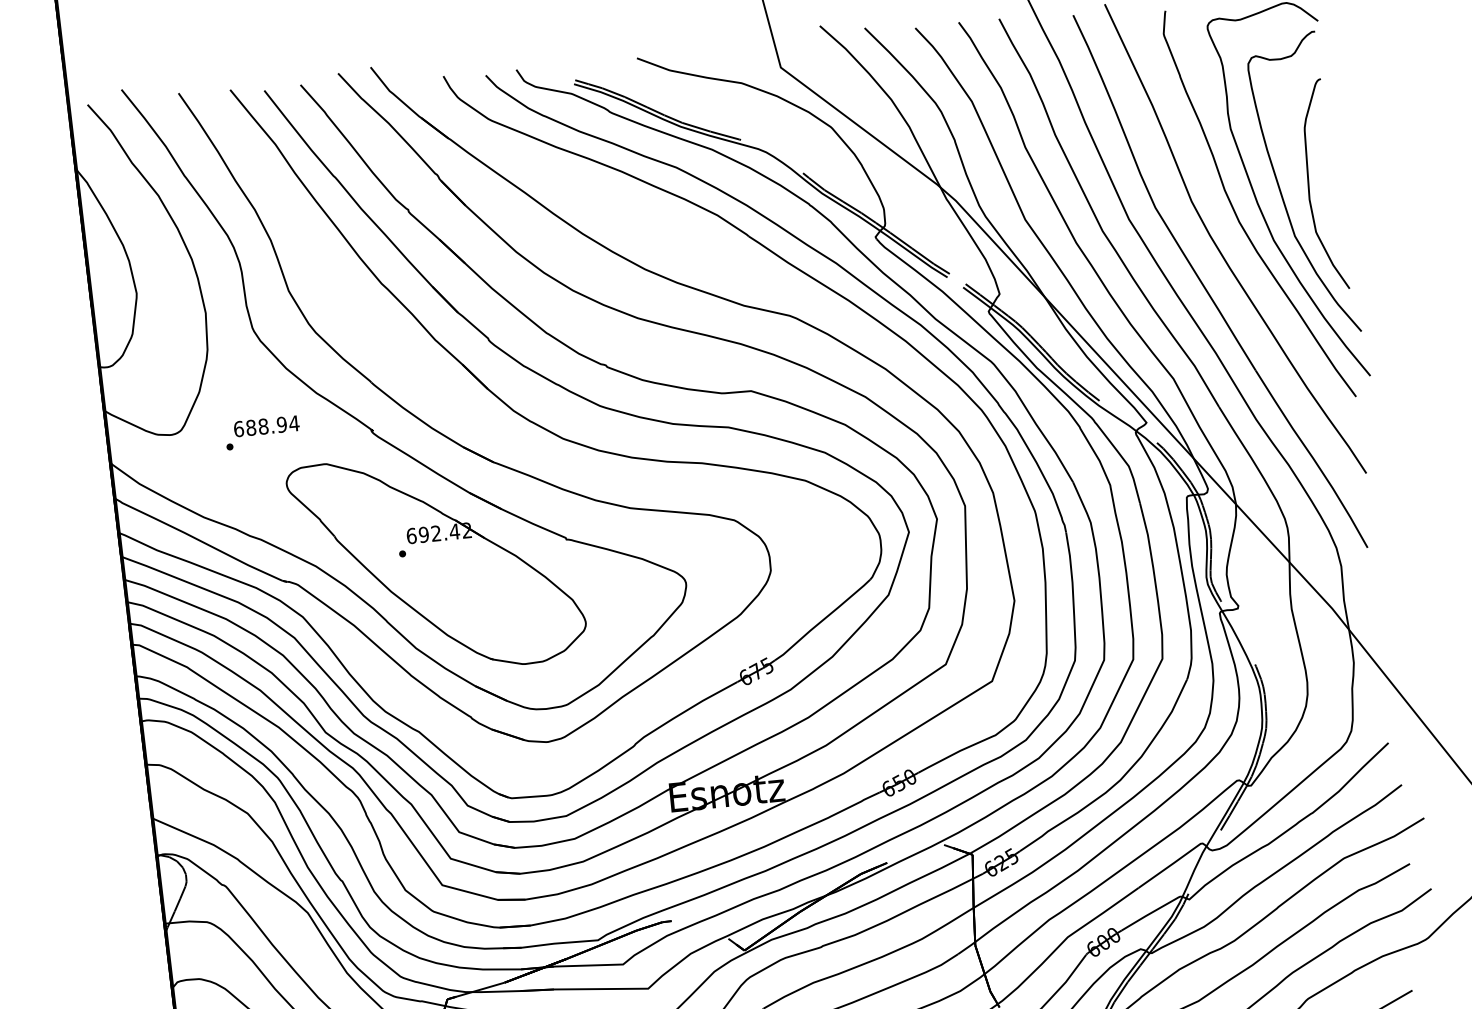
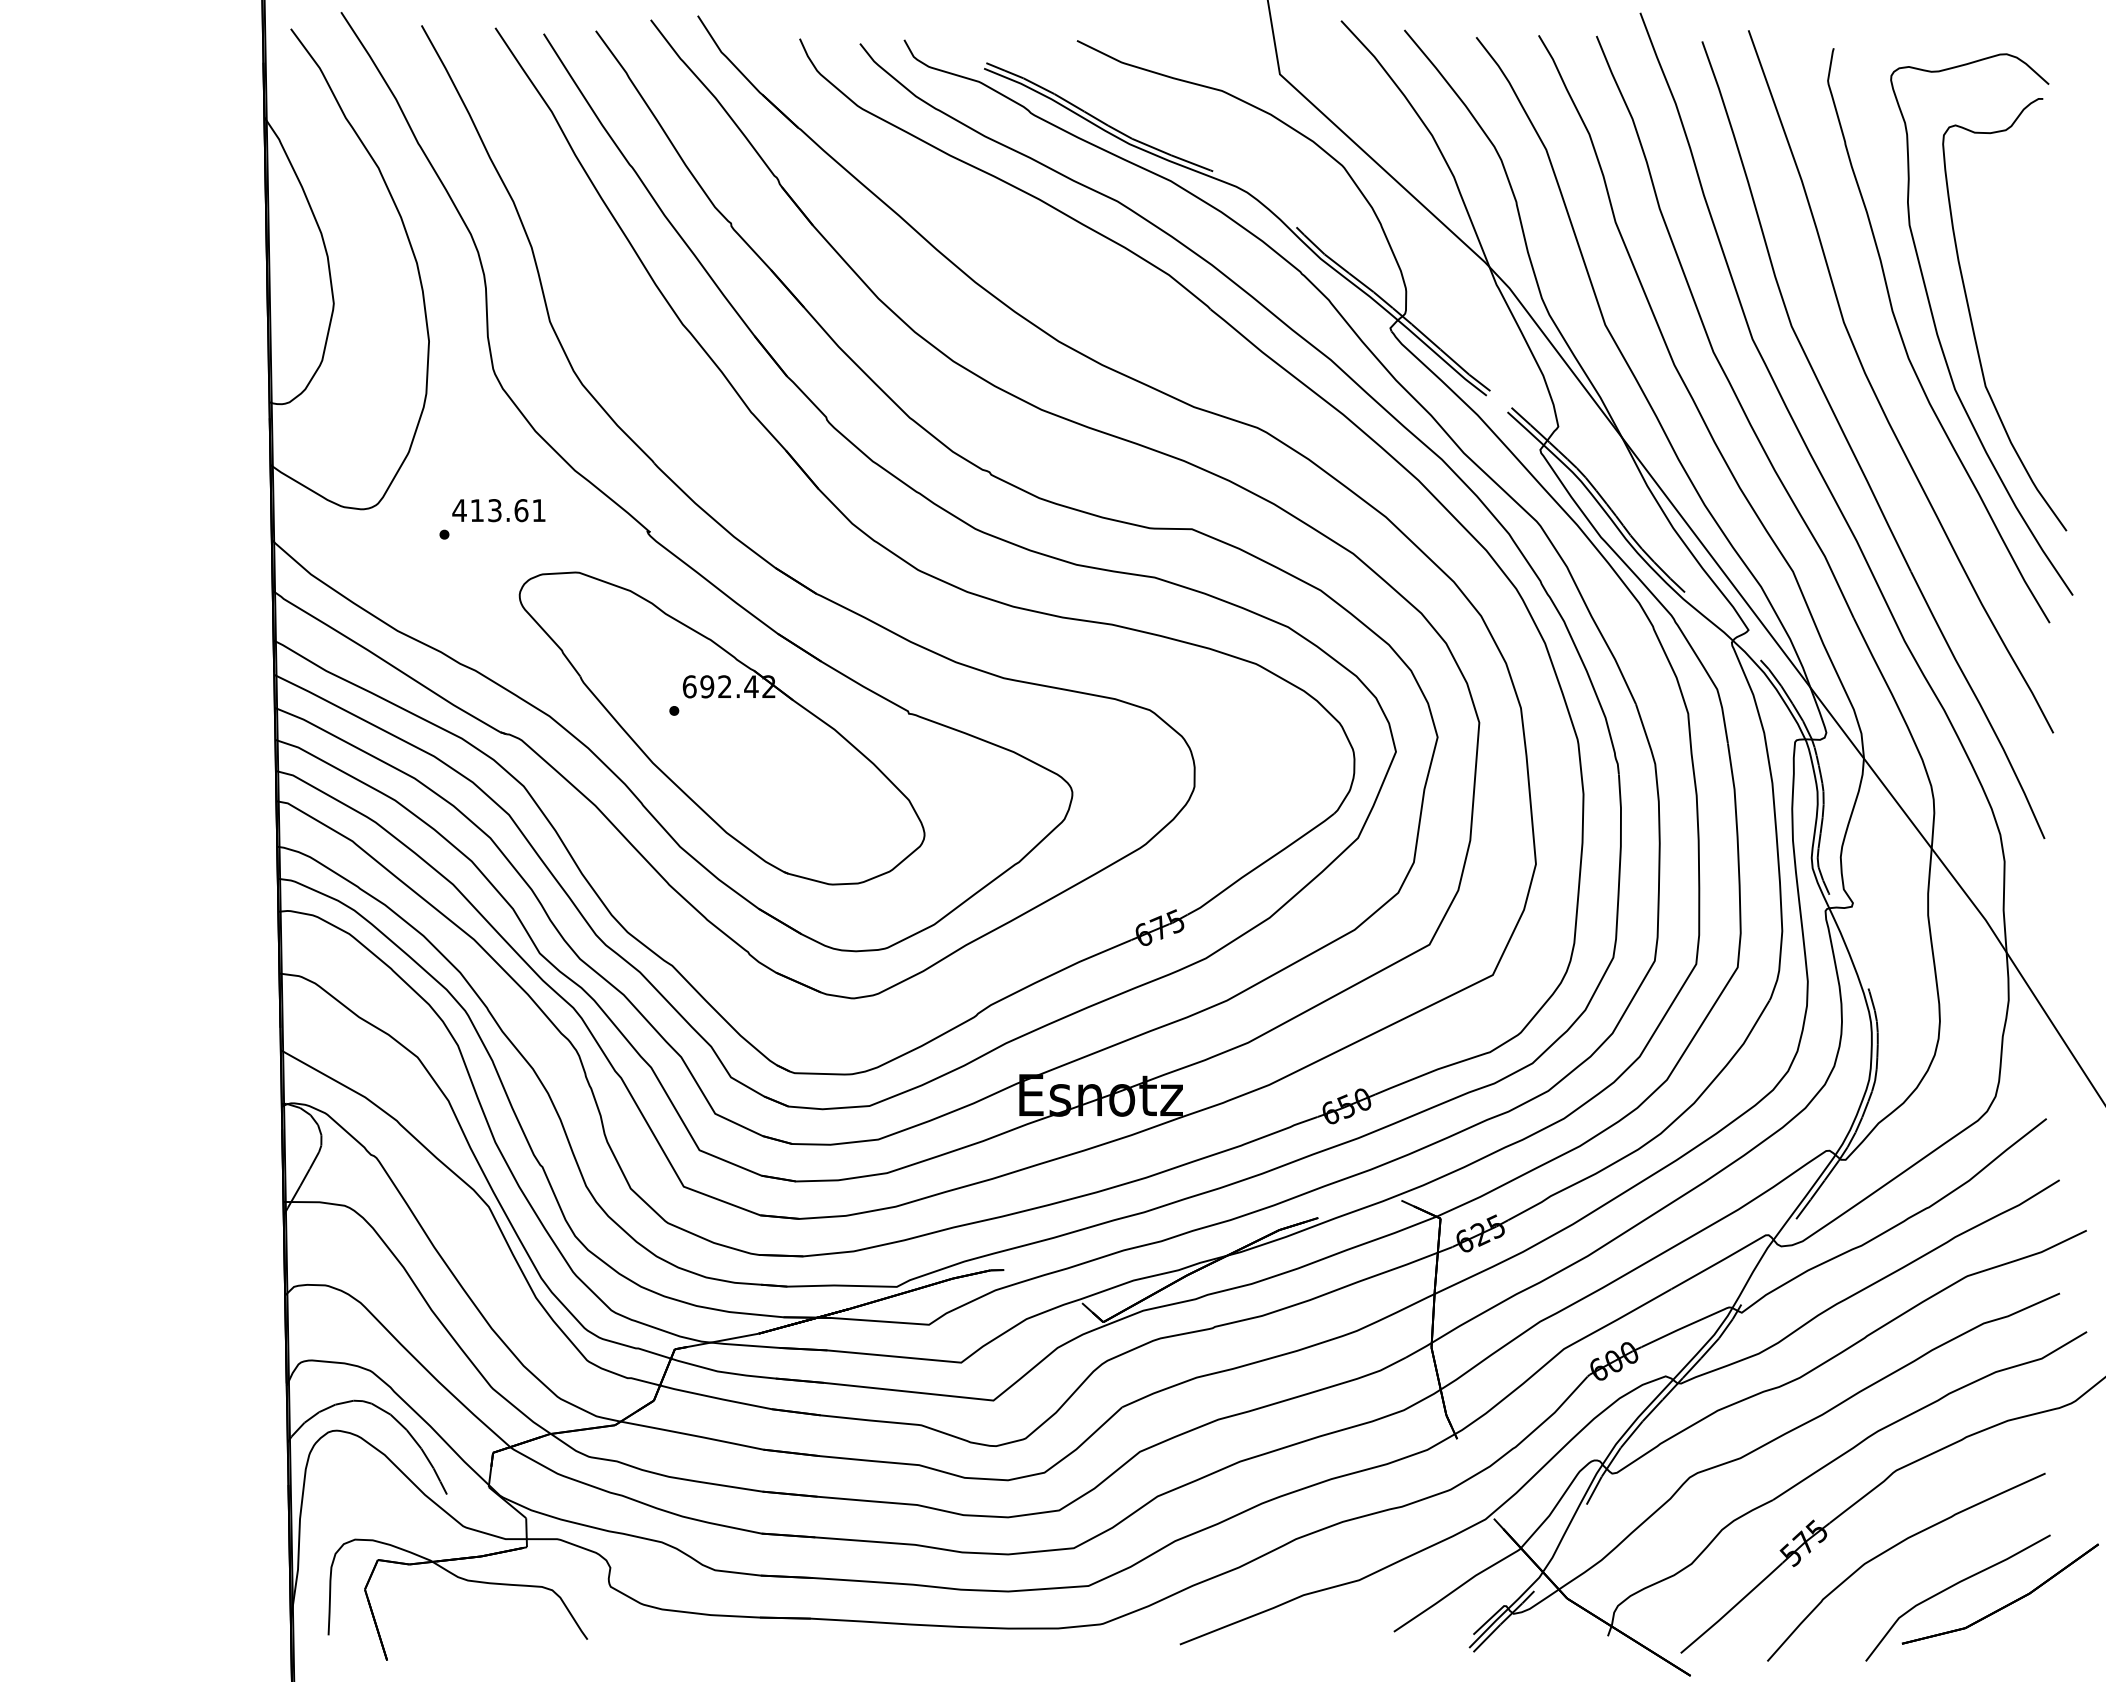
curve: (1309, 184) -> (2013, 315), removed
text: (266, 426) -> (499, 510), 688.94 -> 413.61

